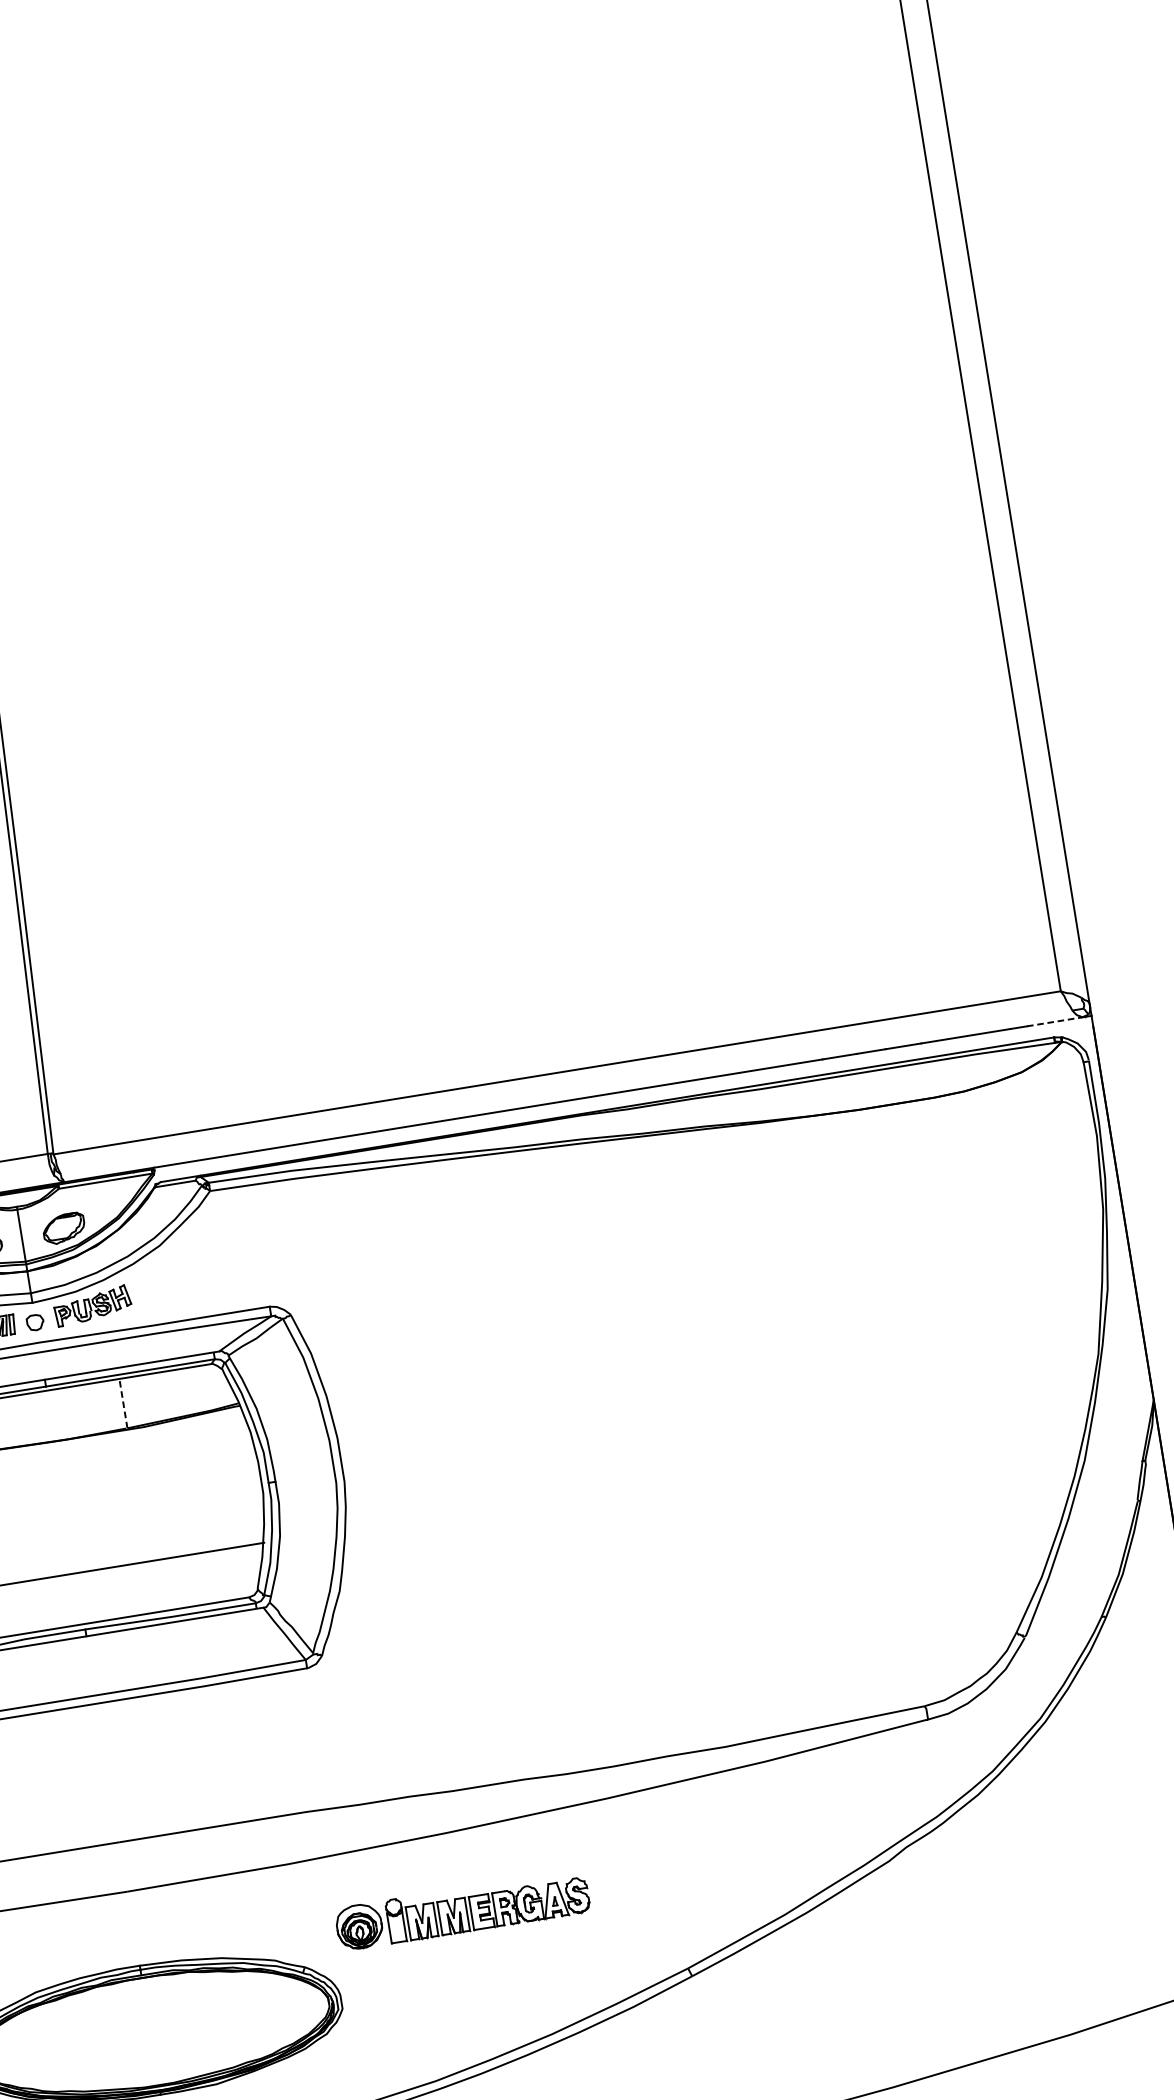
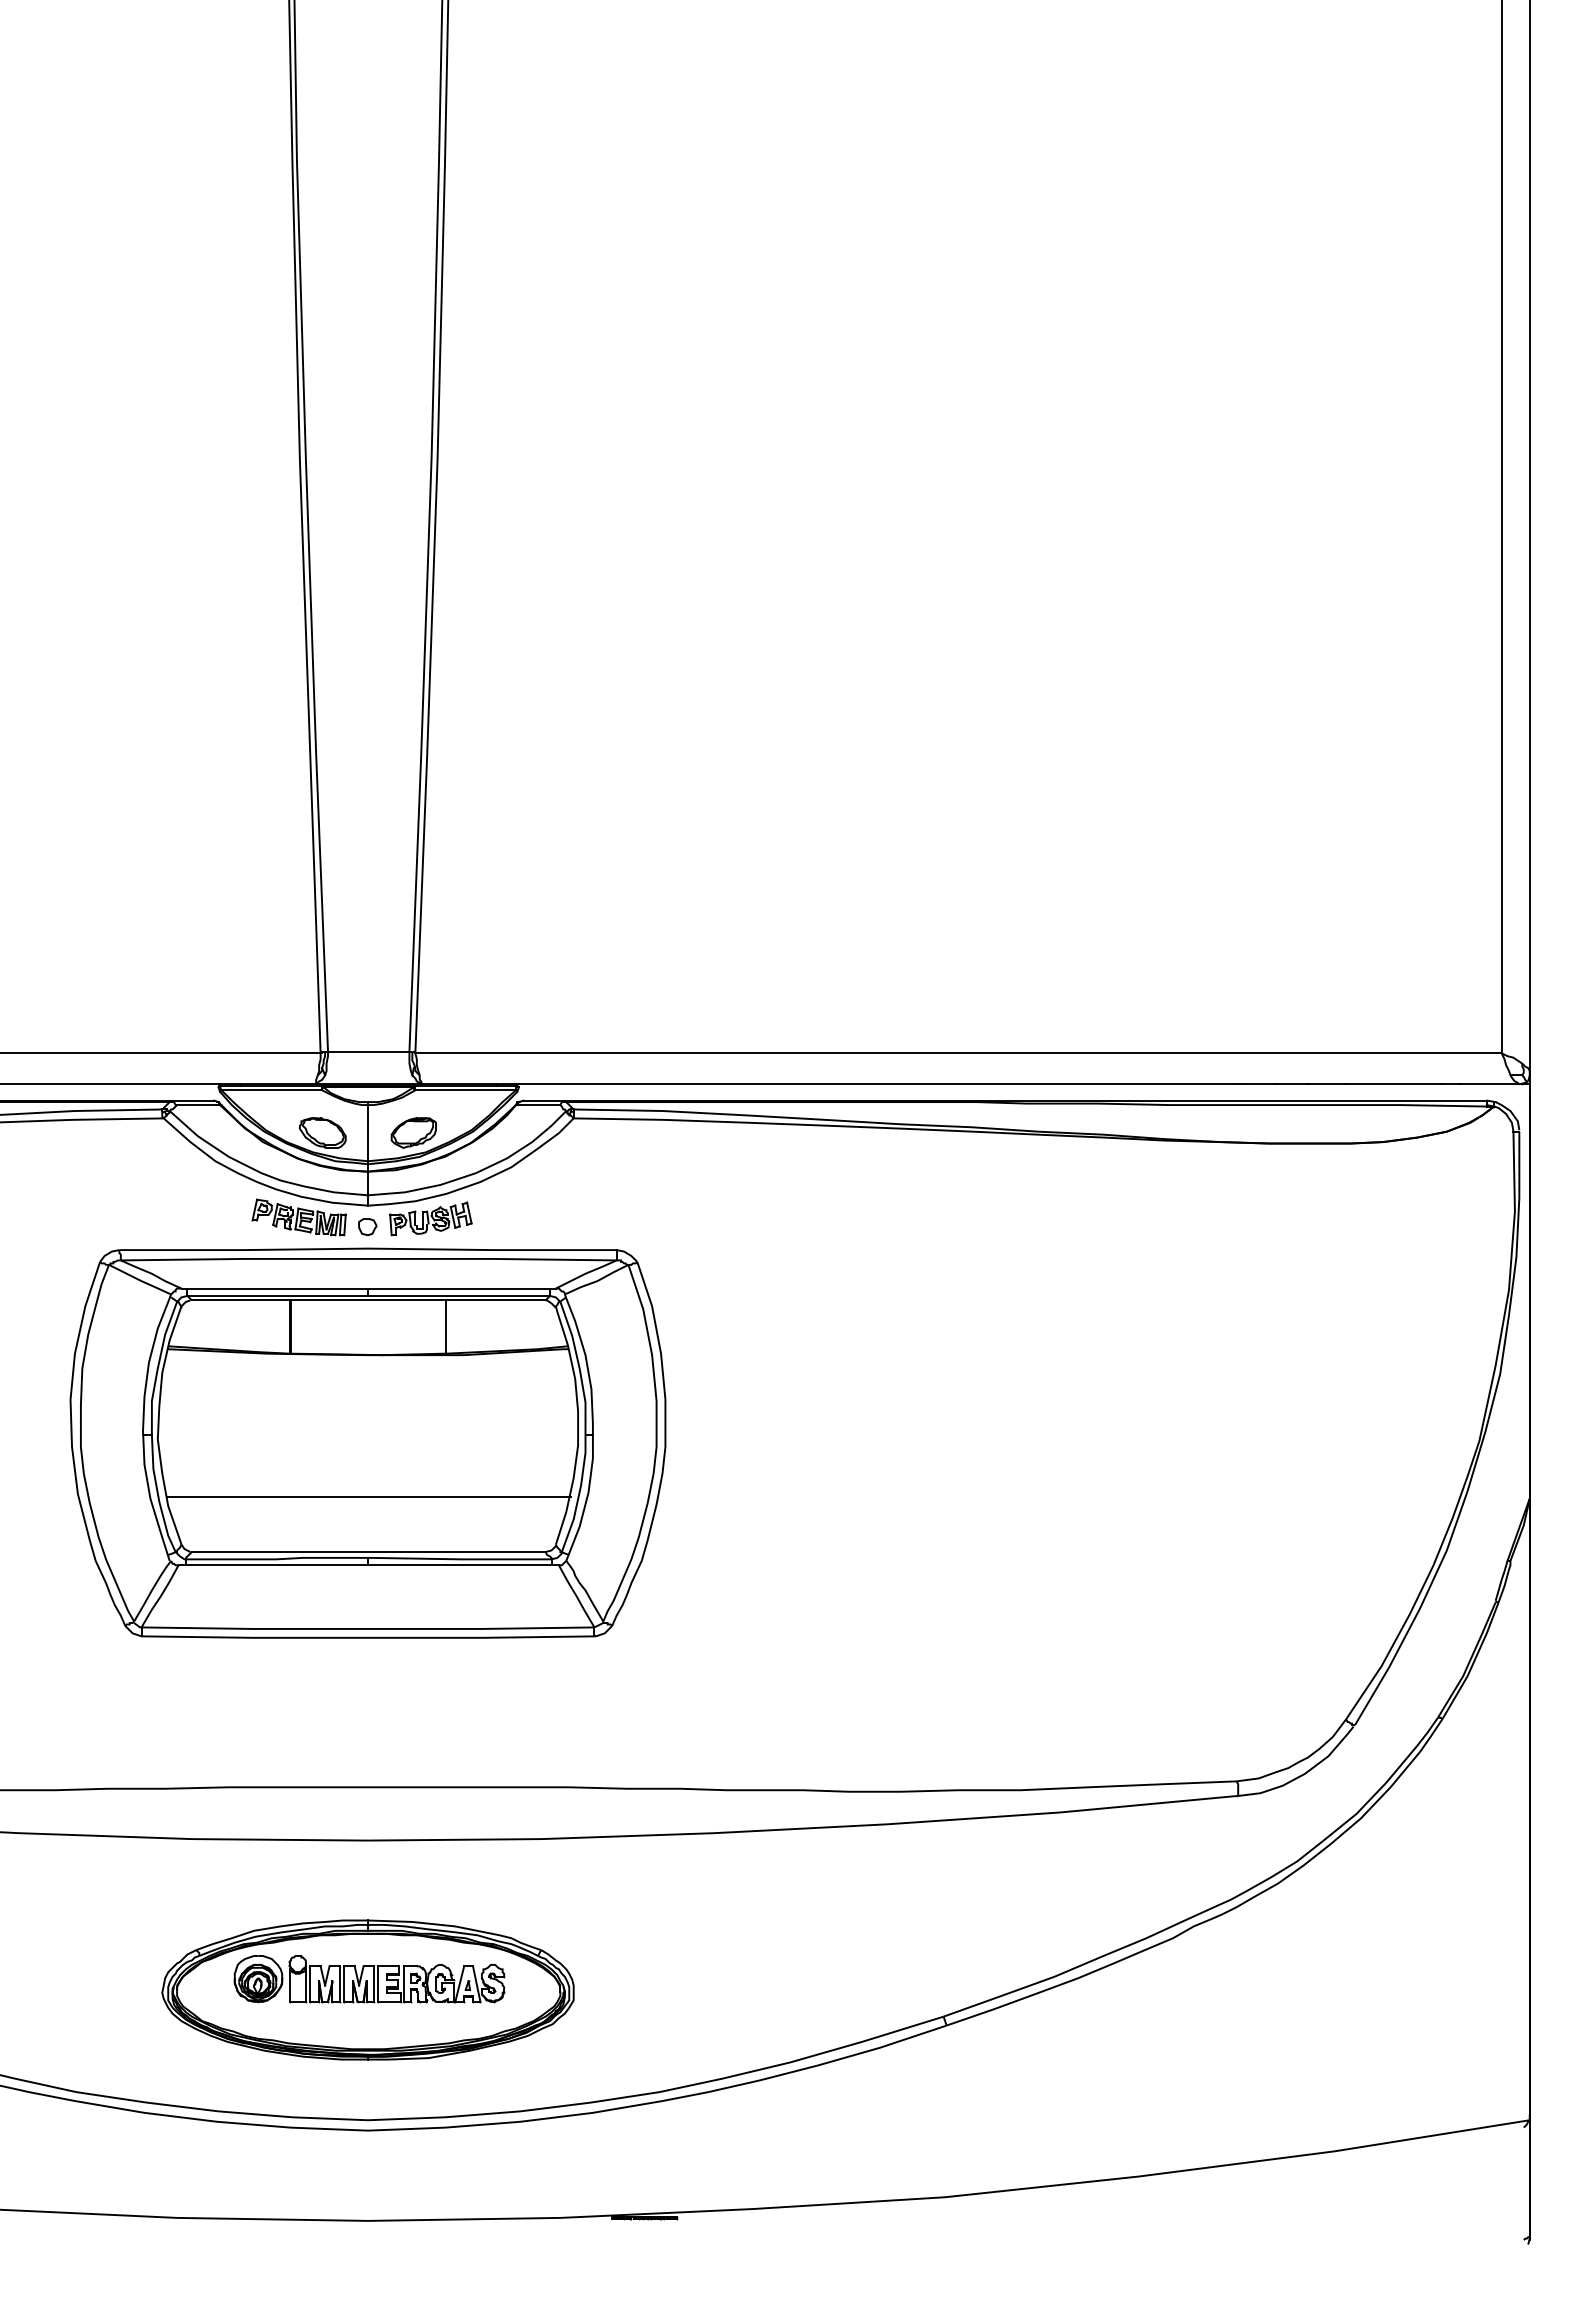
line: (1054, 1022) -> (1489, 1084), dashed -> solid
line: (123, 1404) -> (446, 1327), dashed -> solid
part: (462, 1910) -> (369, 1979), moved

